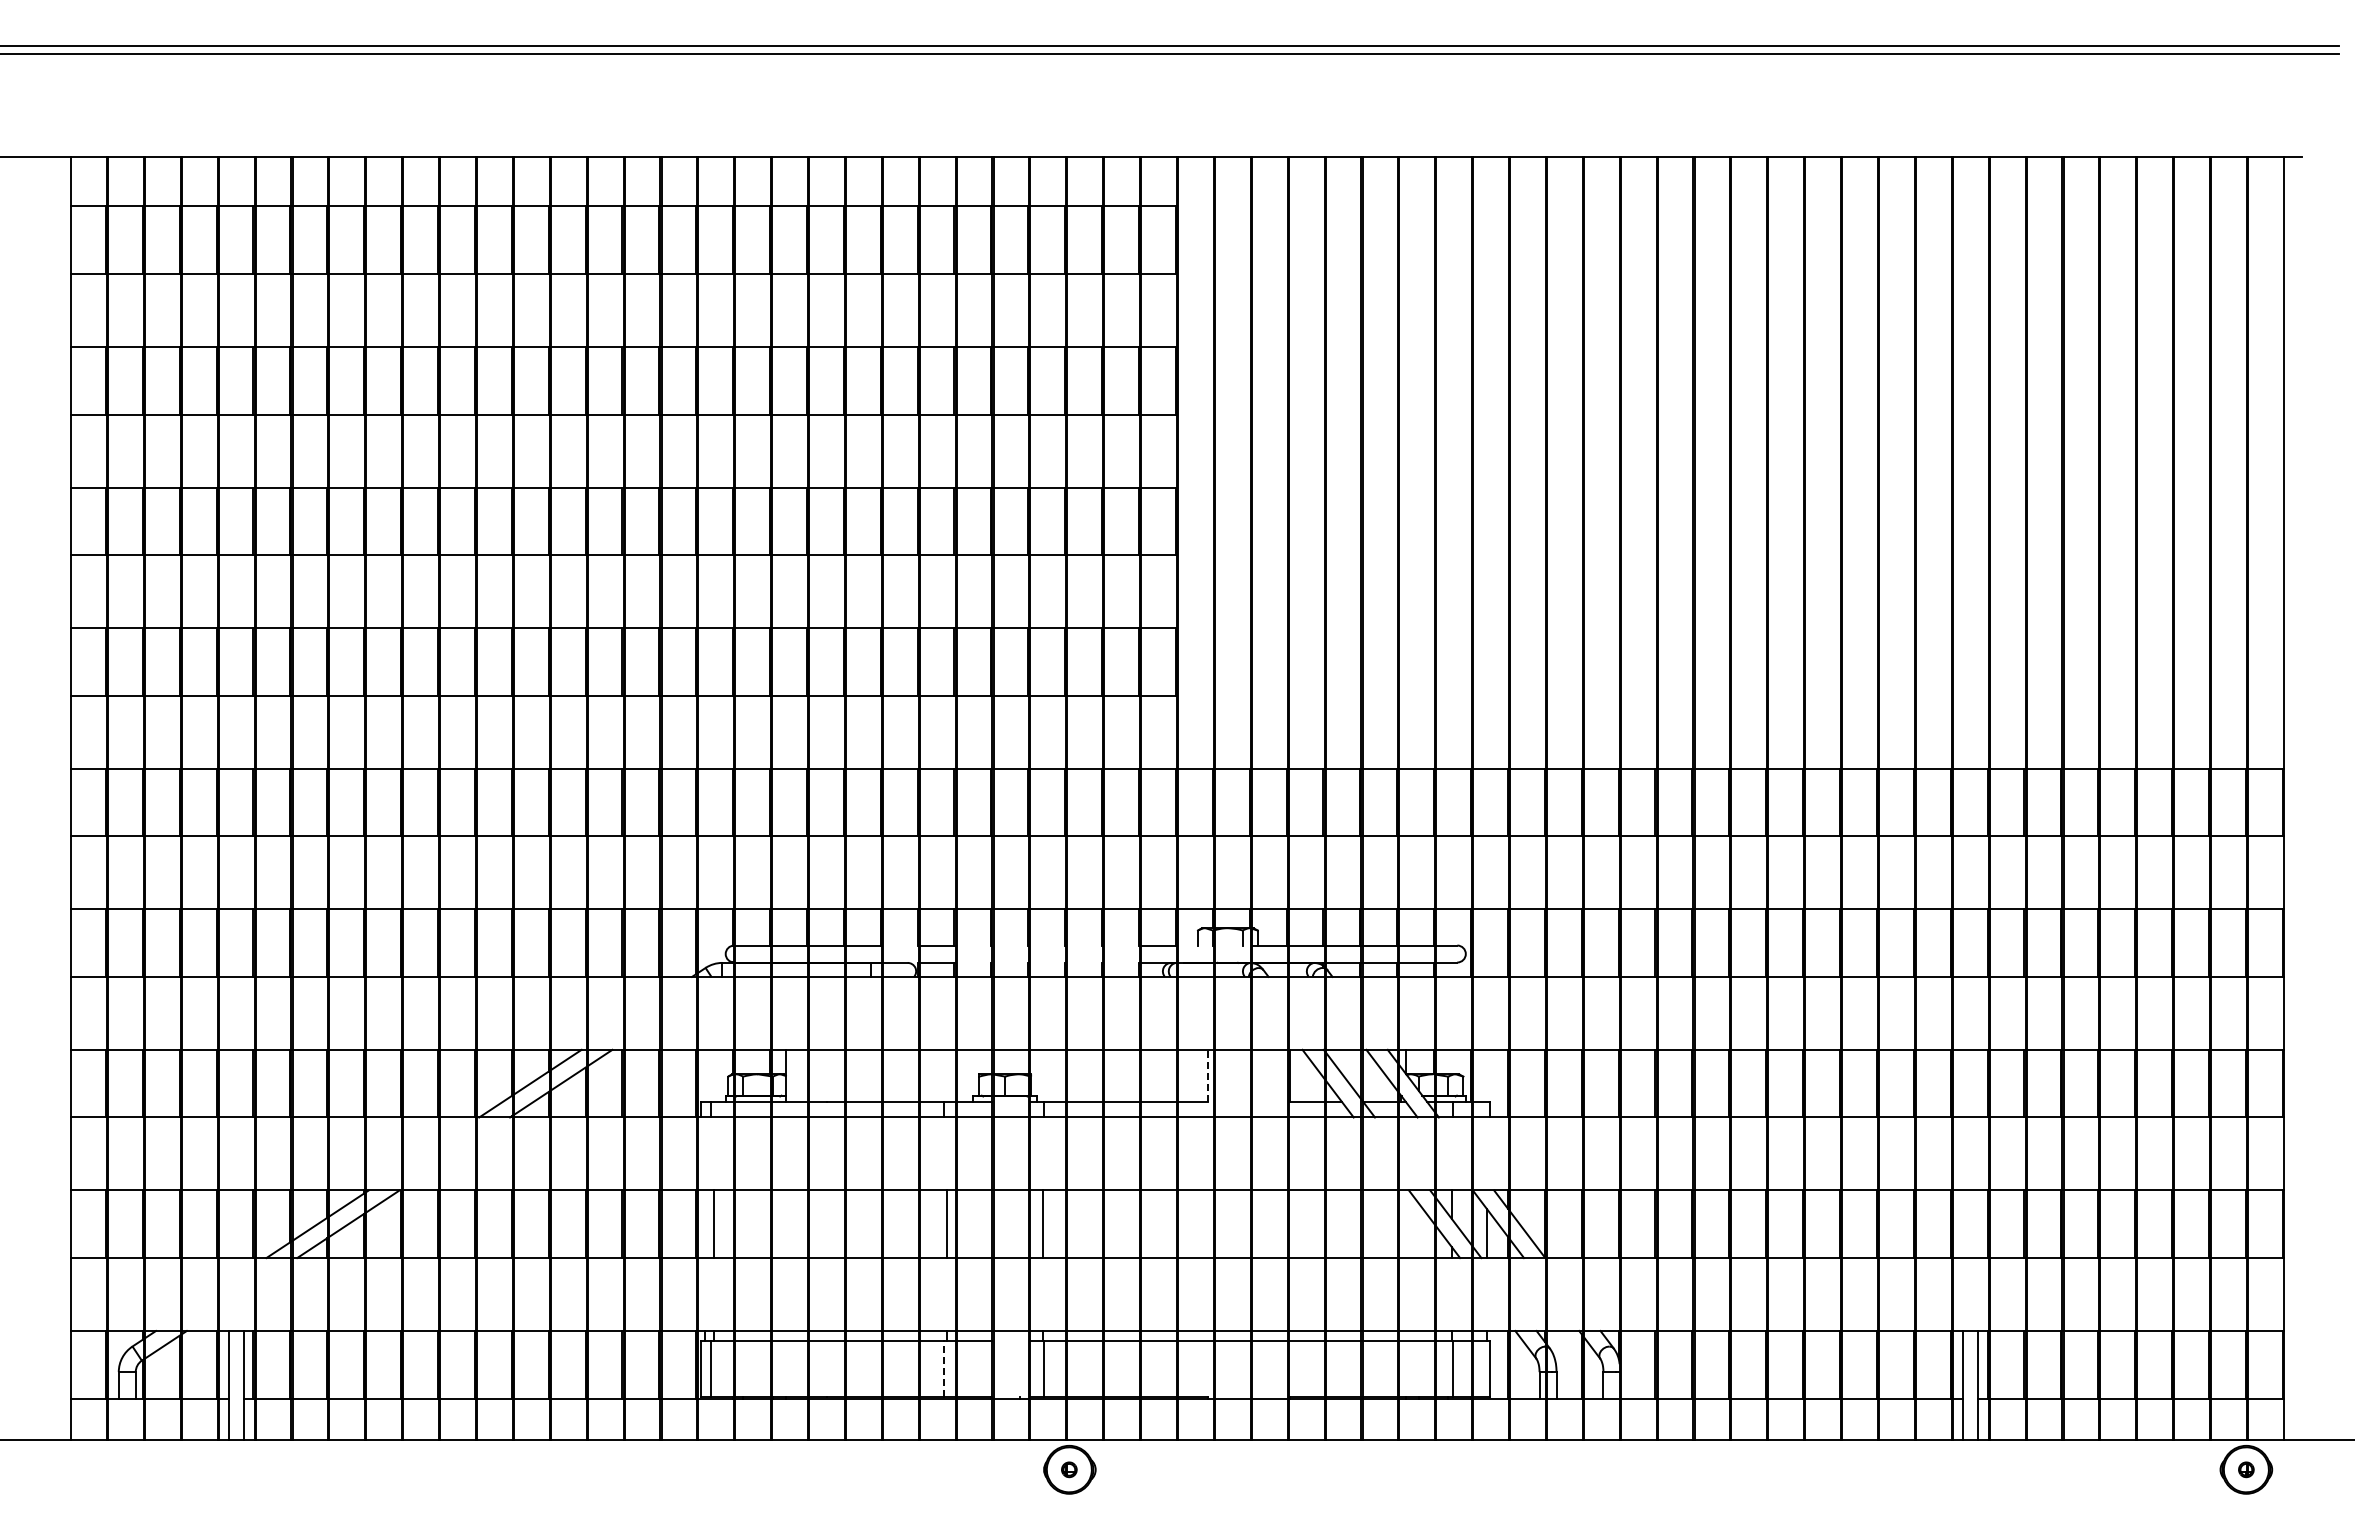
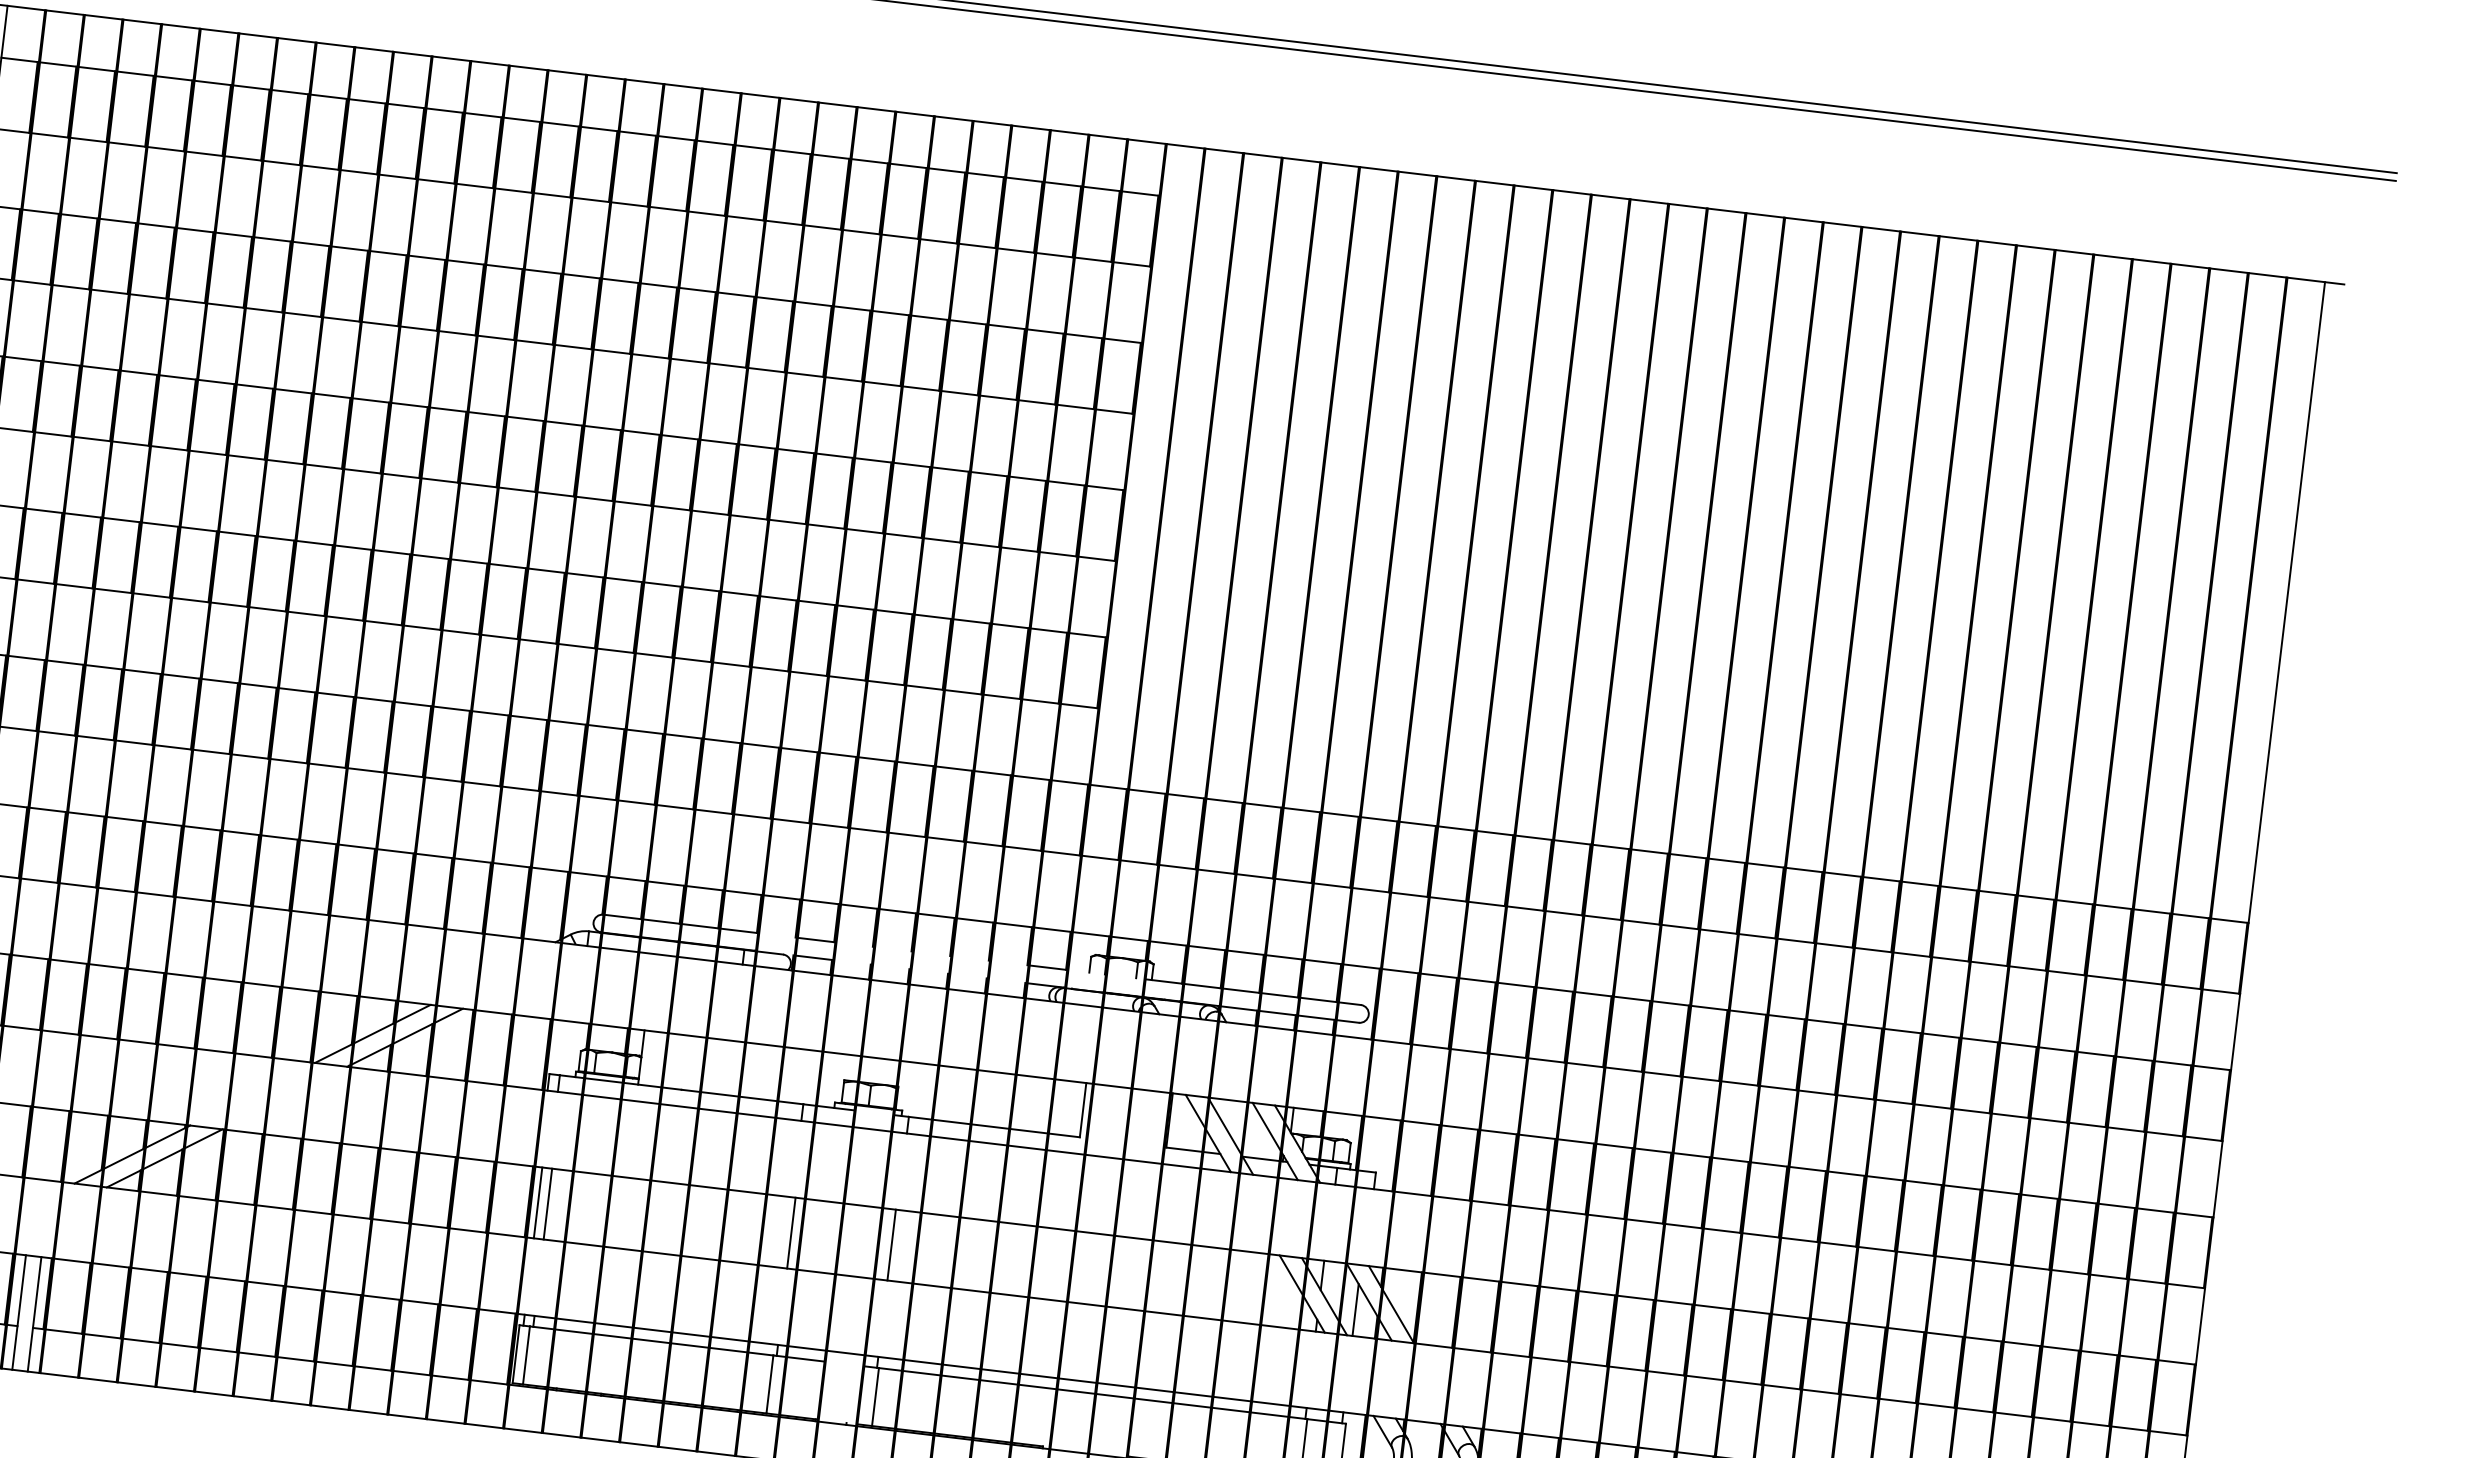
line: (1207, 1075) -> (1083, 1109), dashed -> solid
line: (704, 1224) -> (537, 1203), added
line: (943, 1369) -> (769, 1384), dashed -> solid

